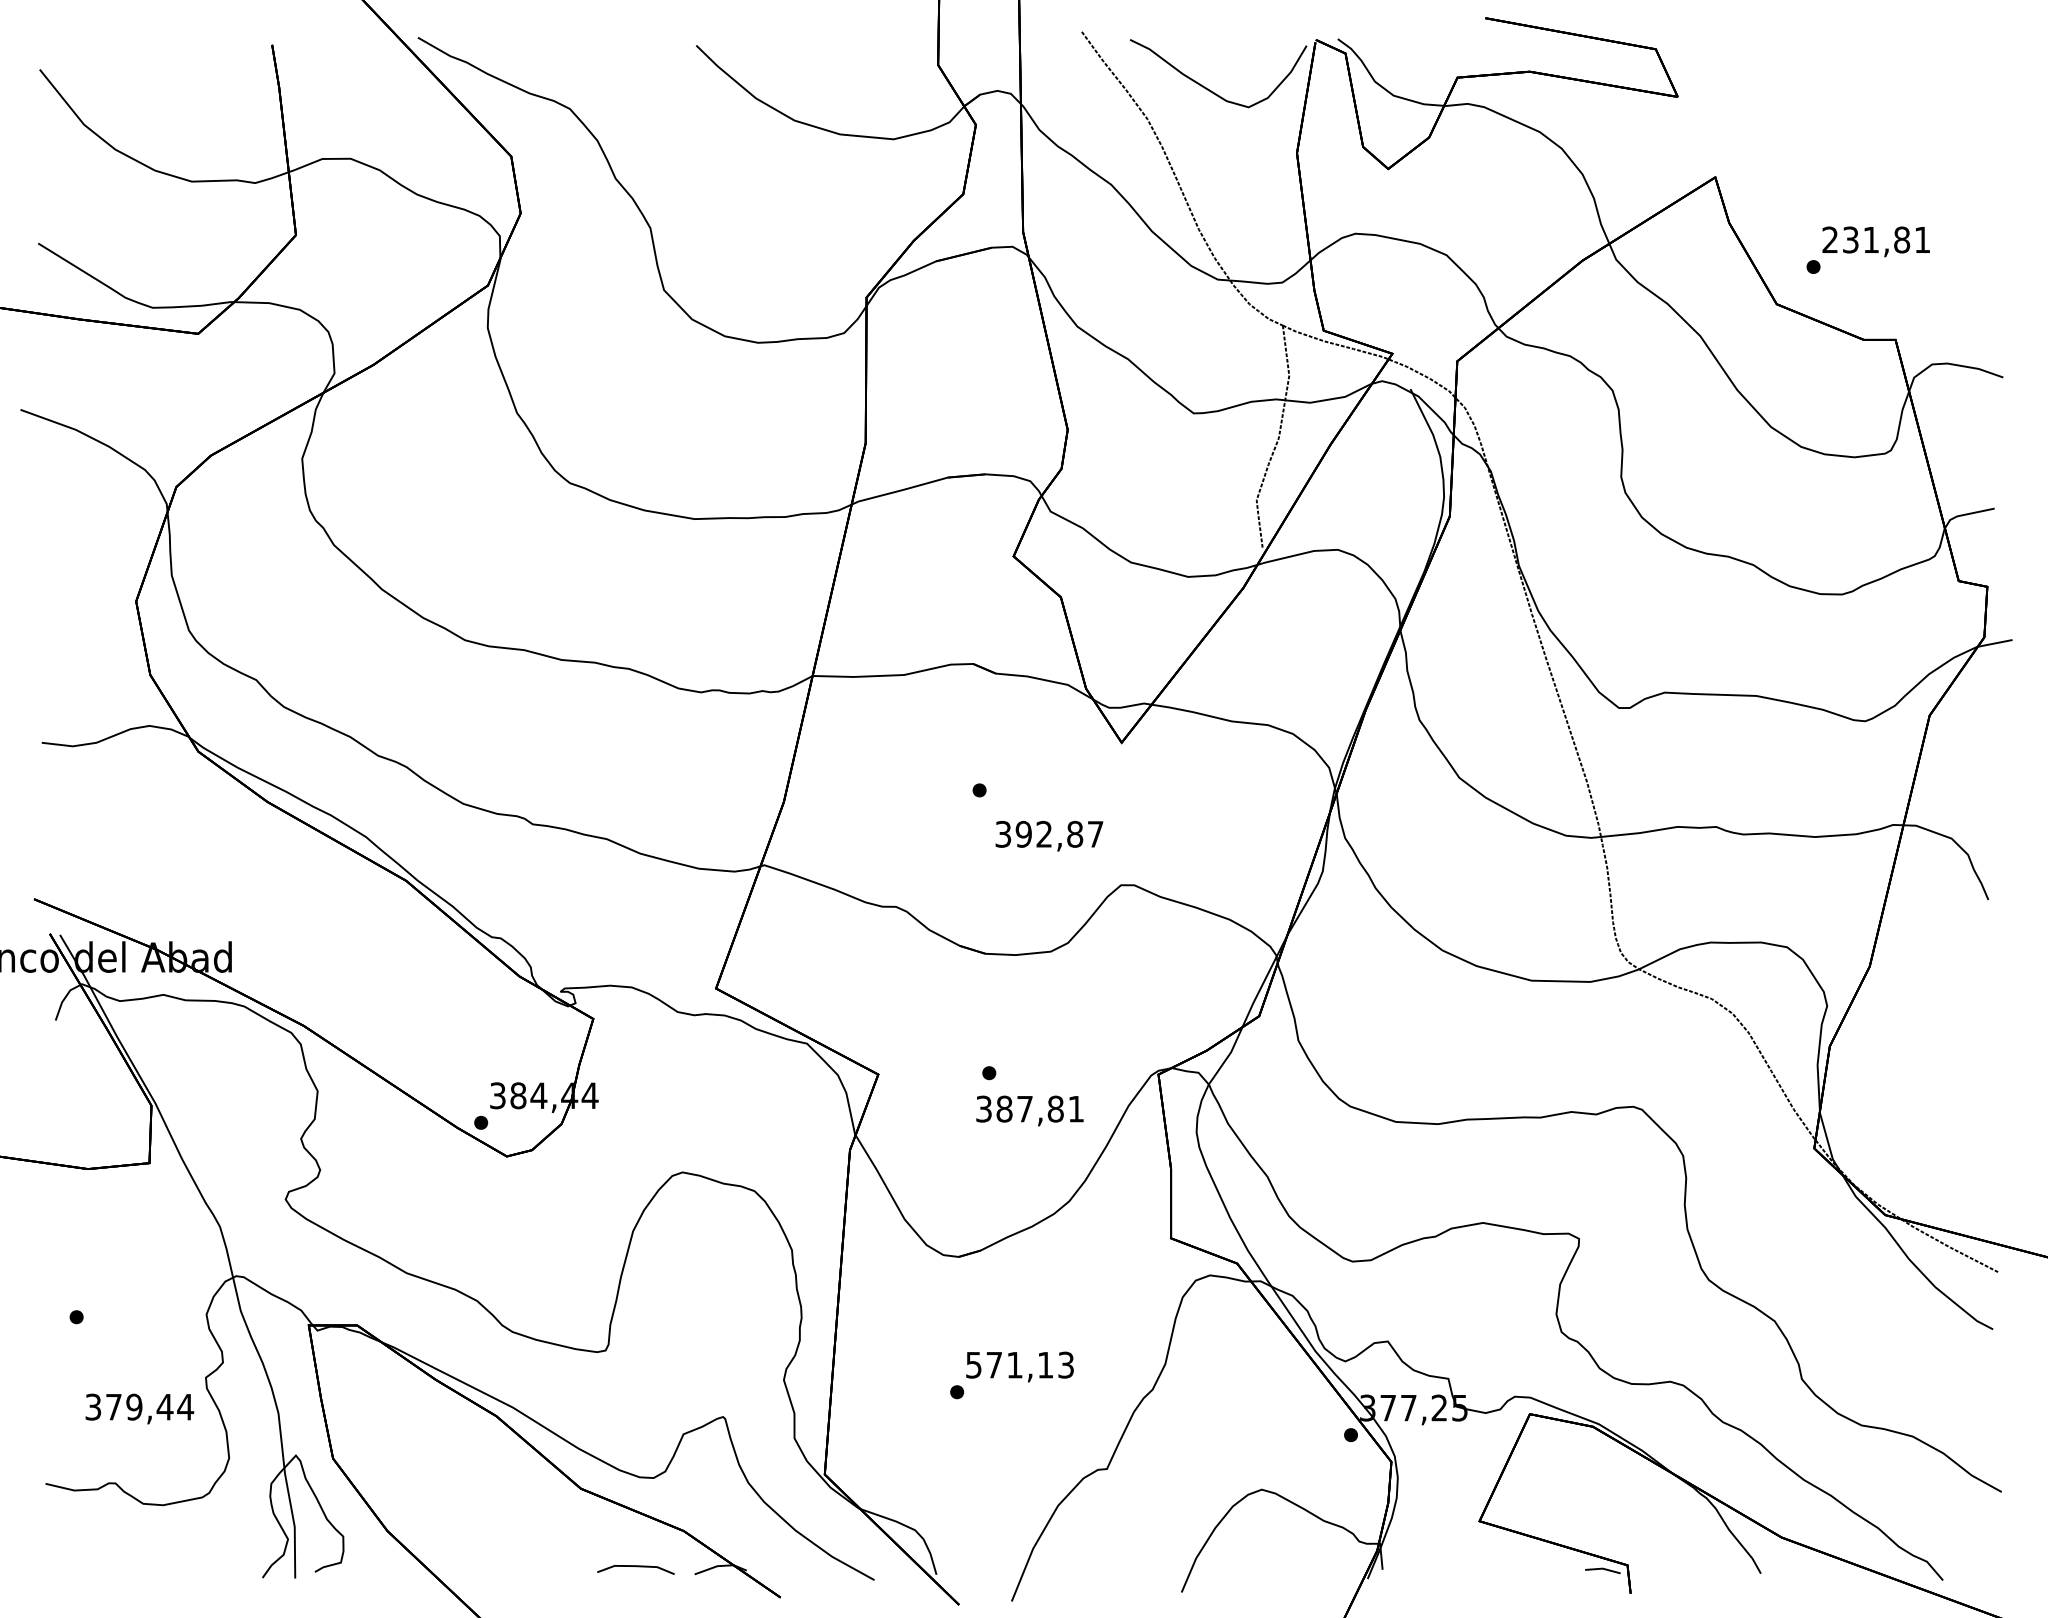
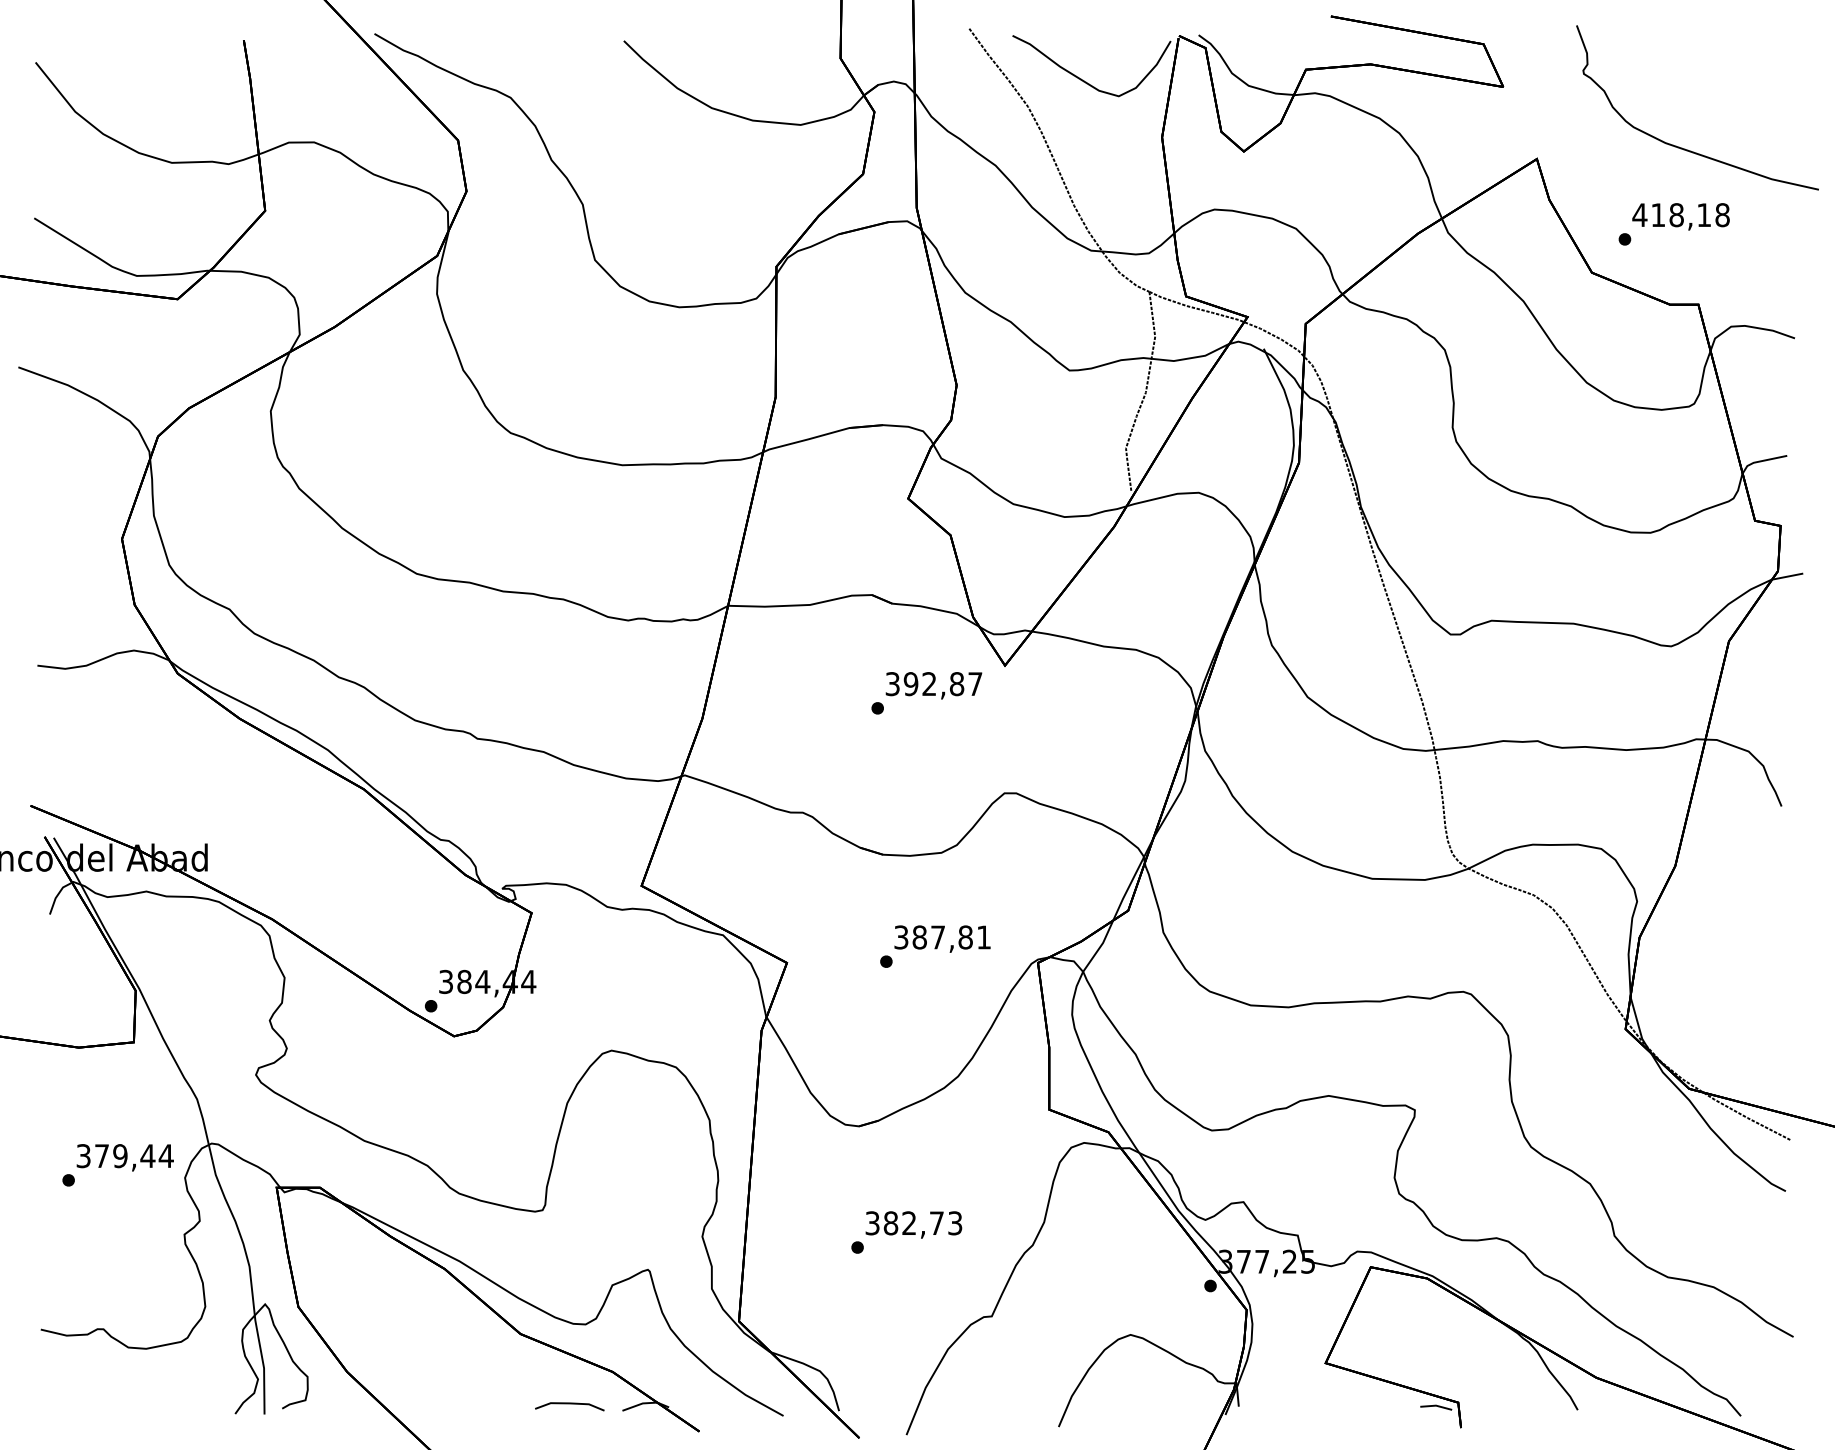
part: (1880, 165) -> (1684, 148), added
text: (1875, 239) -> (1680, 214), 231,81 -> 418,18
text: (1049, 835) -> (934, 685), moved
text: (1029, 1110) -> (942, 938), moved
text: (1009, 1364) -> (904, 1222), 571,13 -> 382,73
text: (139, 1408) -> (124, 1157), moved

